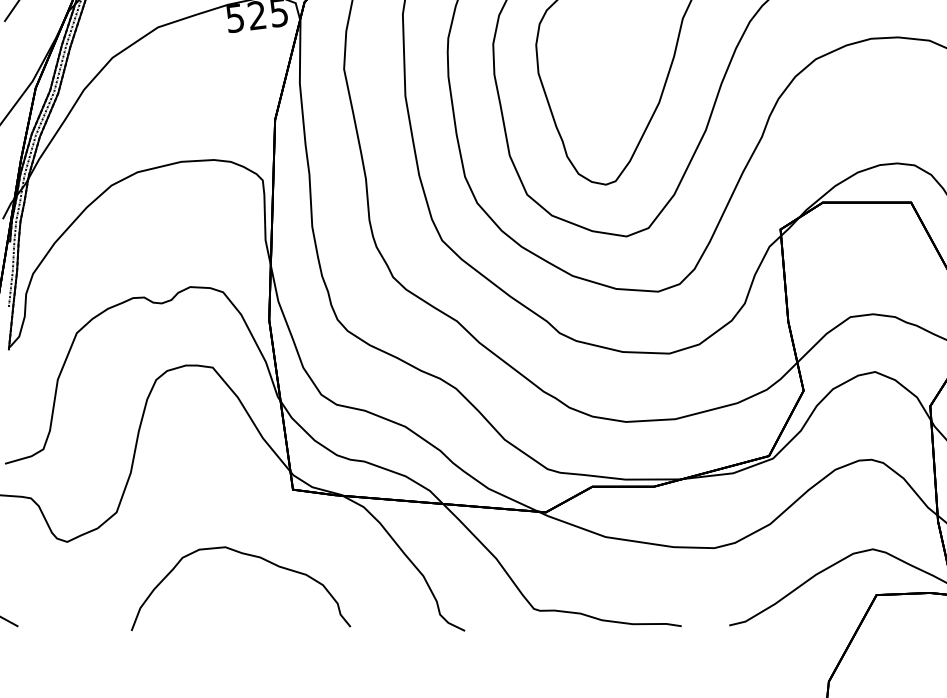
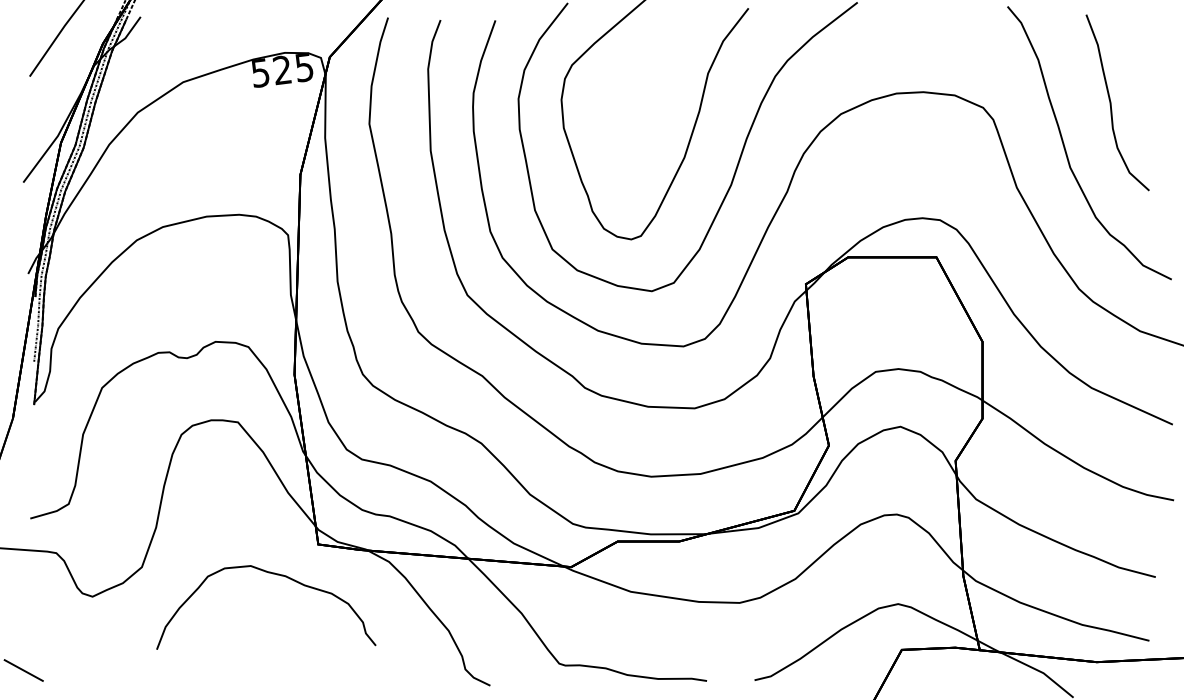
curve: (247, 555) -> (272, 574), moved

